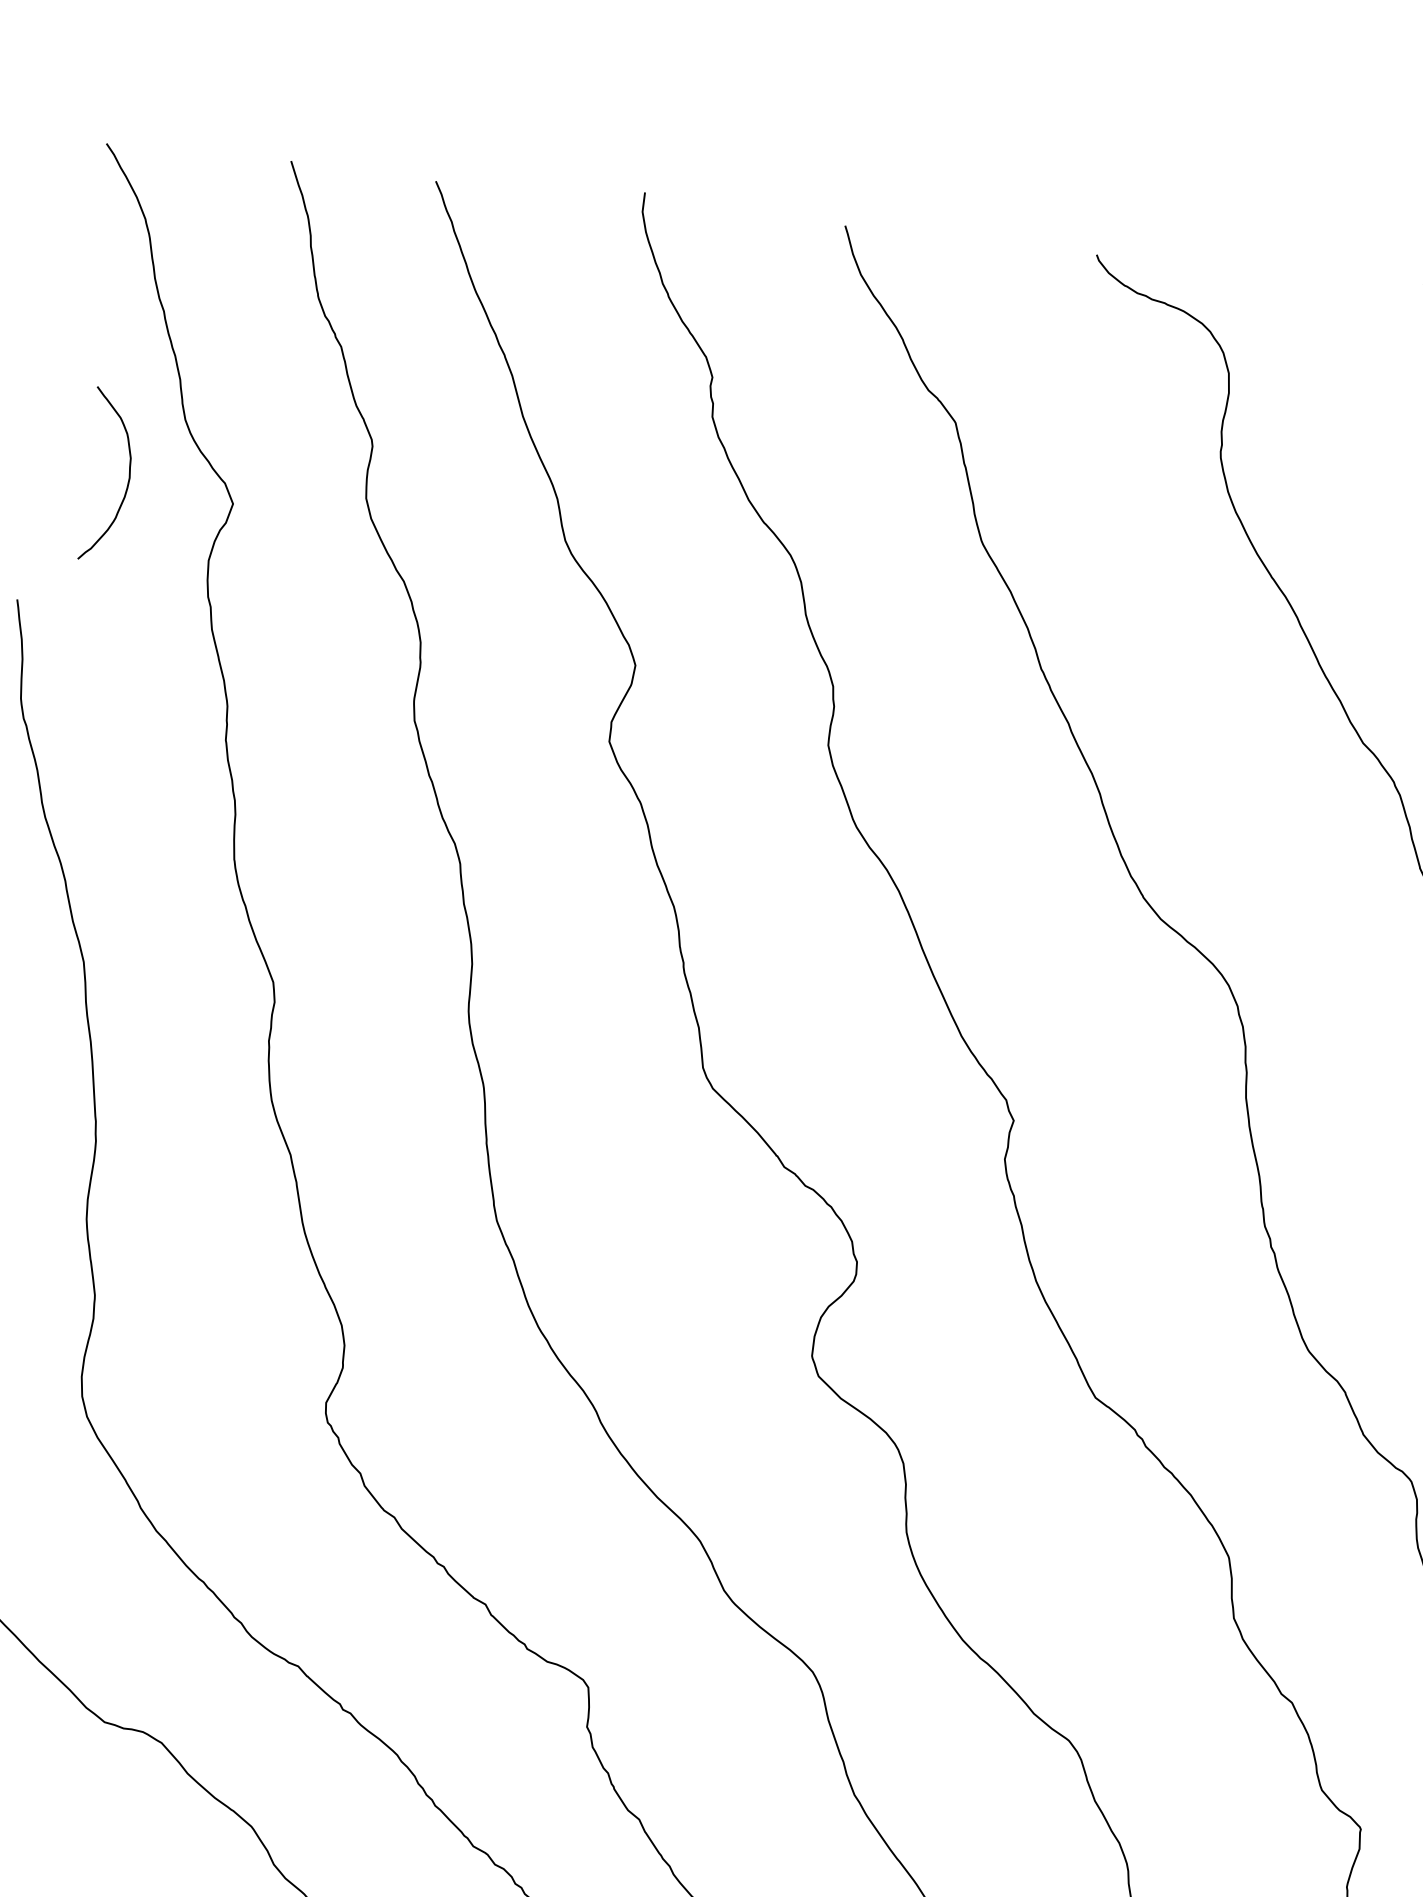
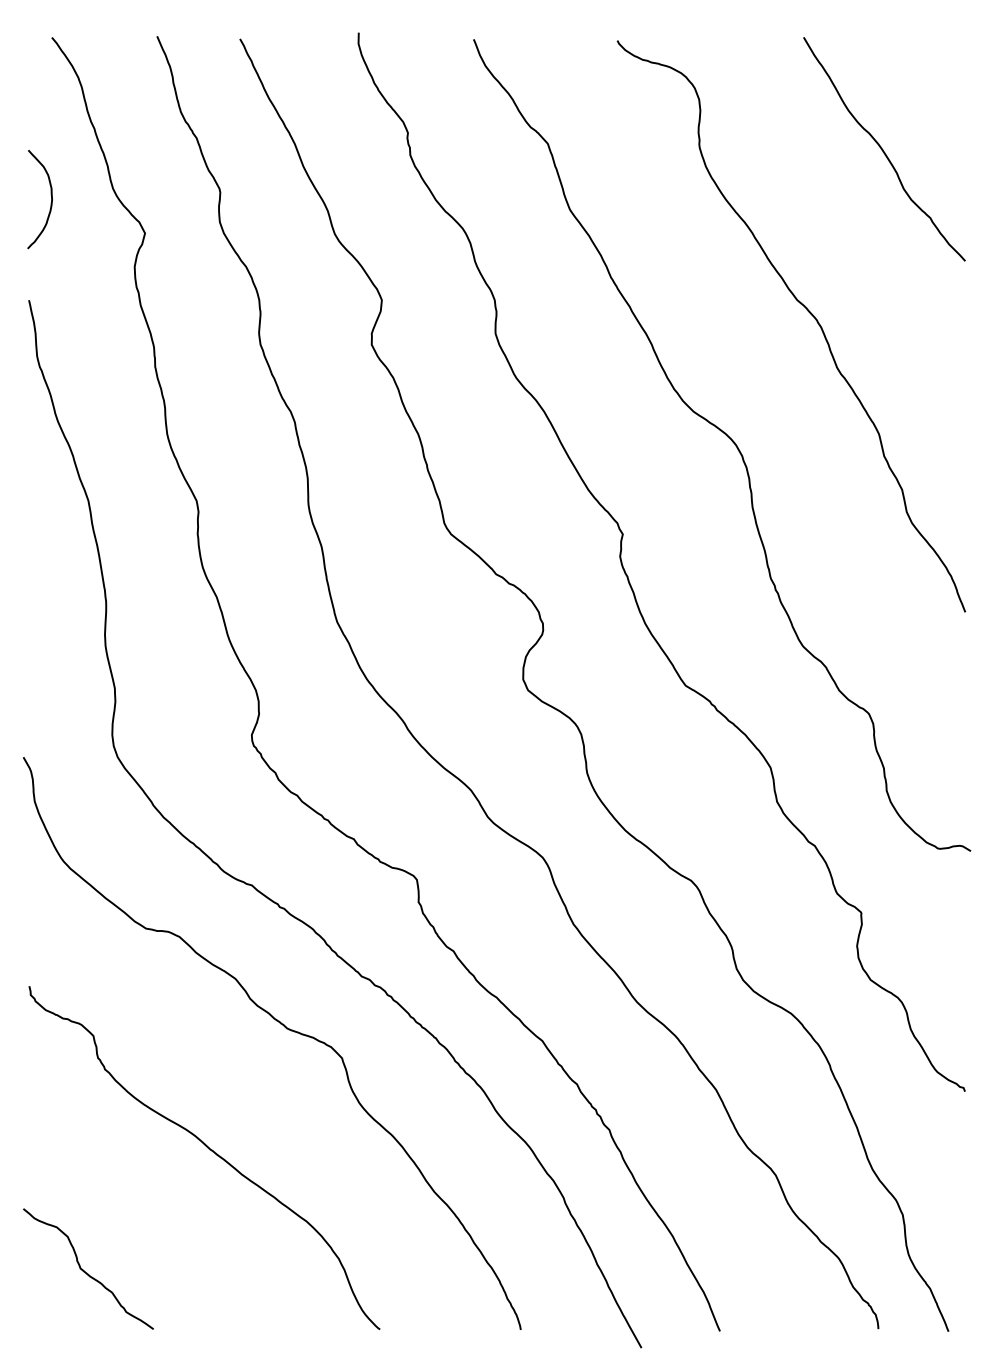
curve: (127, 469) -> (50, 195), moved

